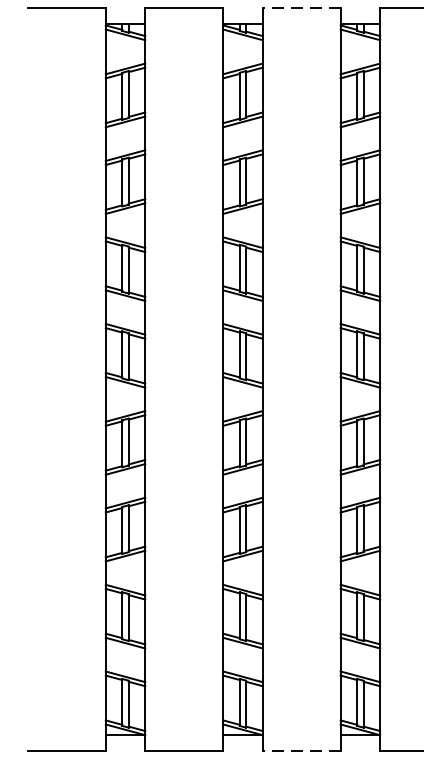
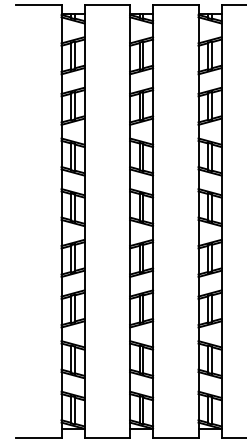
line: (301, 9) -> (175, 5), dashed -> solid
line: (301, 750) -> (175, 437), dashed -> solid

